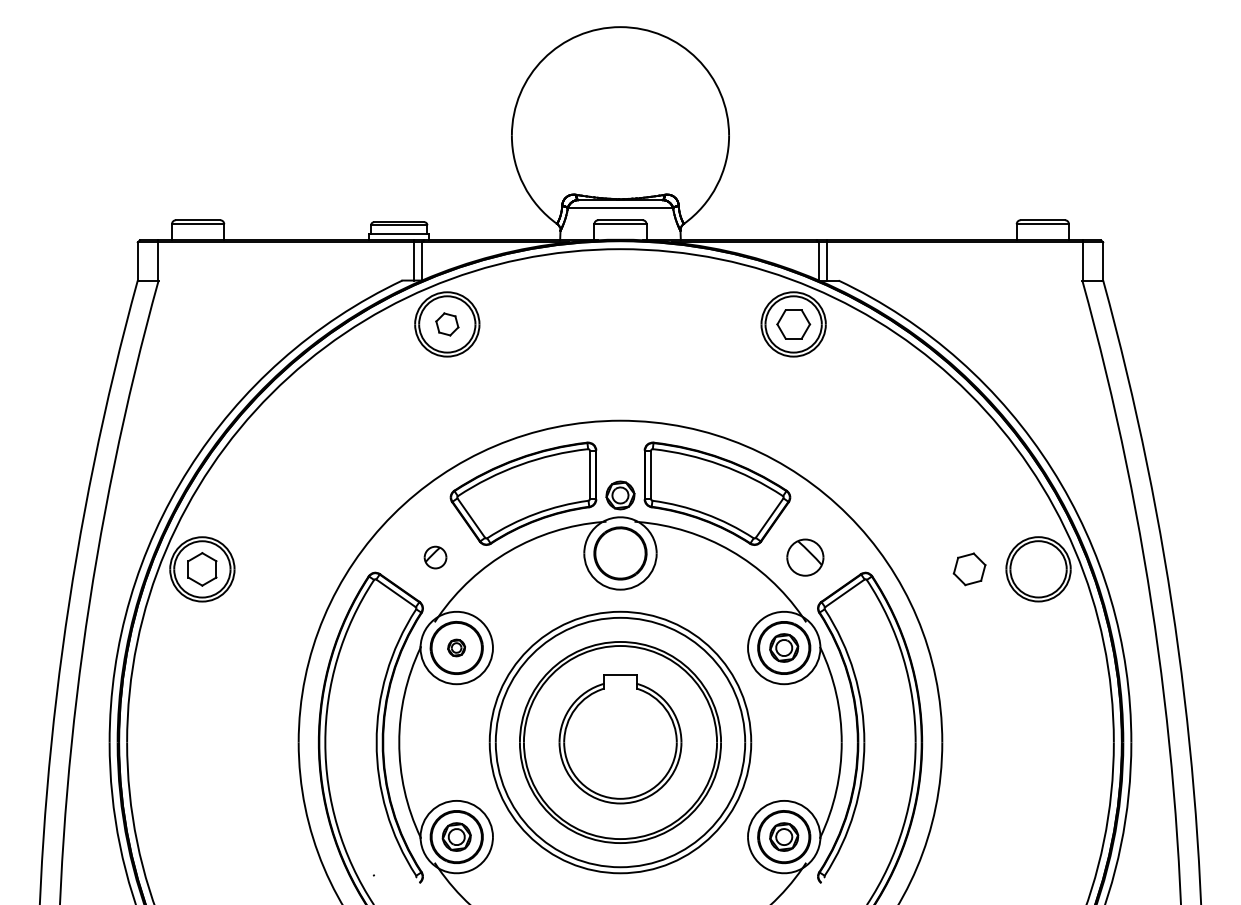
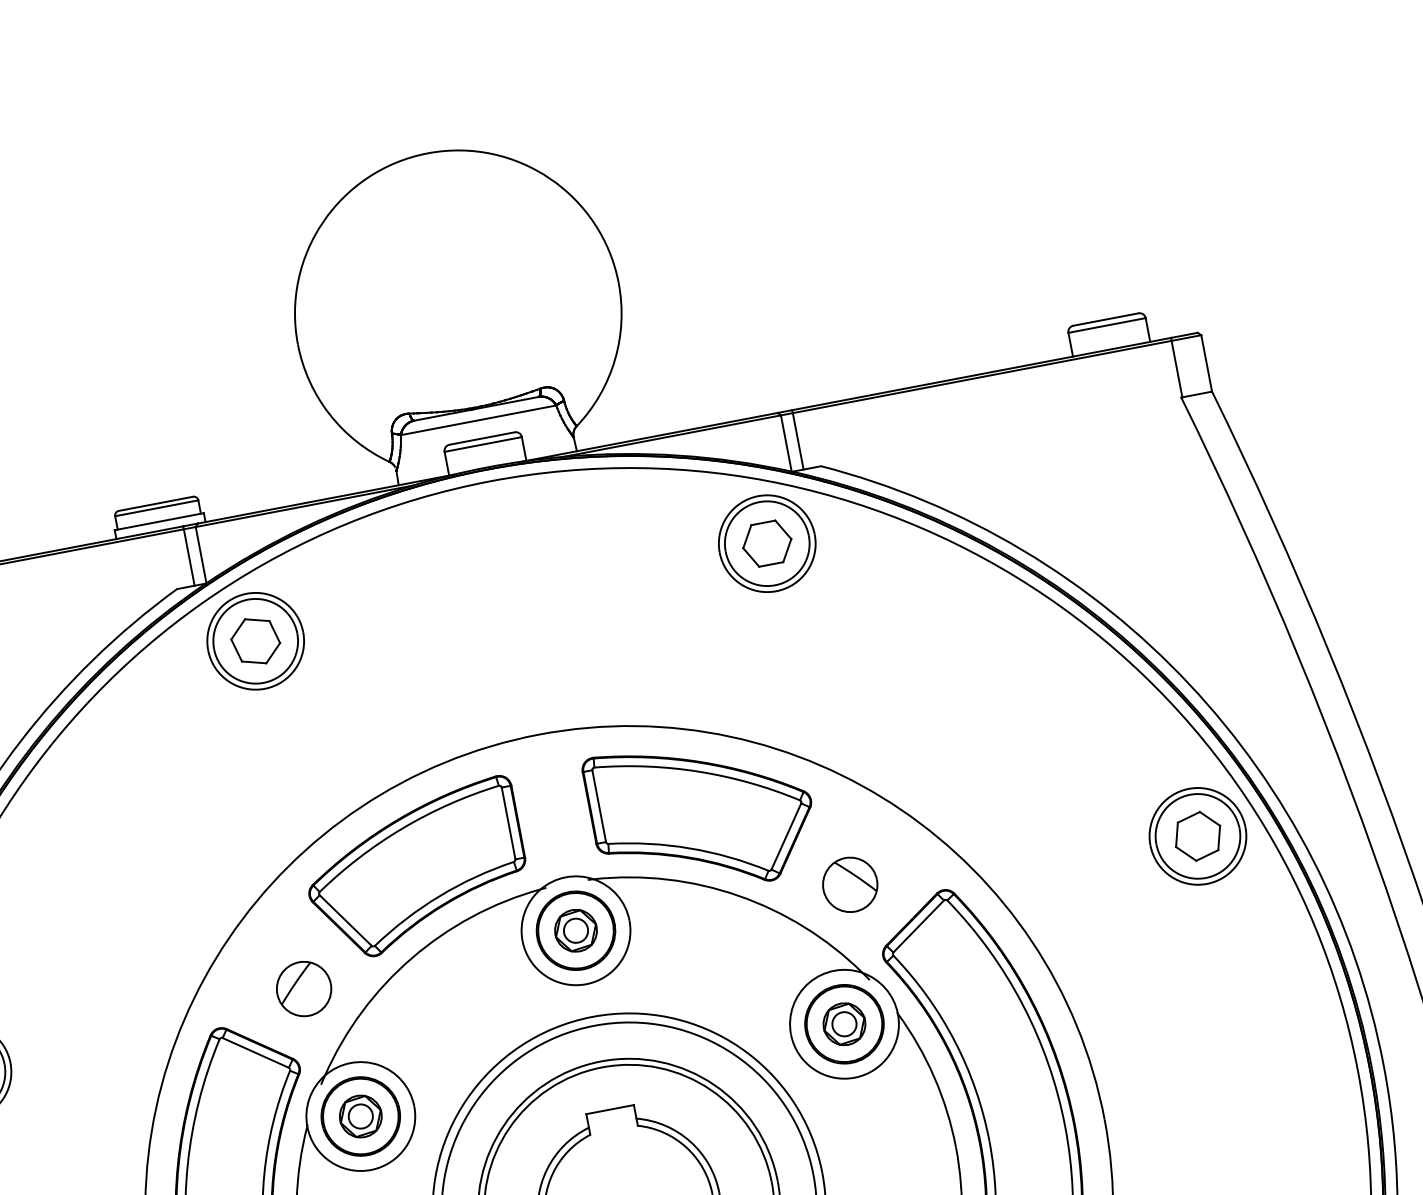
part: (447, 324) -> (255, 641), size x1.43
part: (620, 495) -> (576, 930), moved
part: (435, 557) -> (303, 988), size x1.67
part: (969, 569) -> (1197, 836), moved
part: (456, 647) -> (360, 1115), size x1.67

